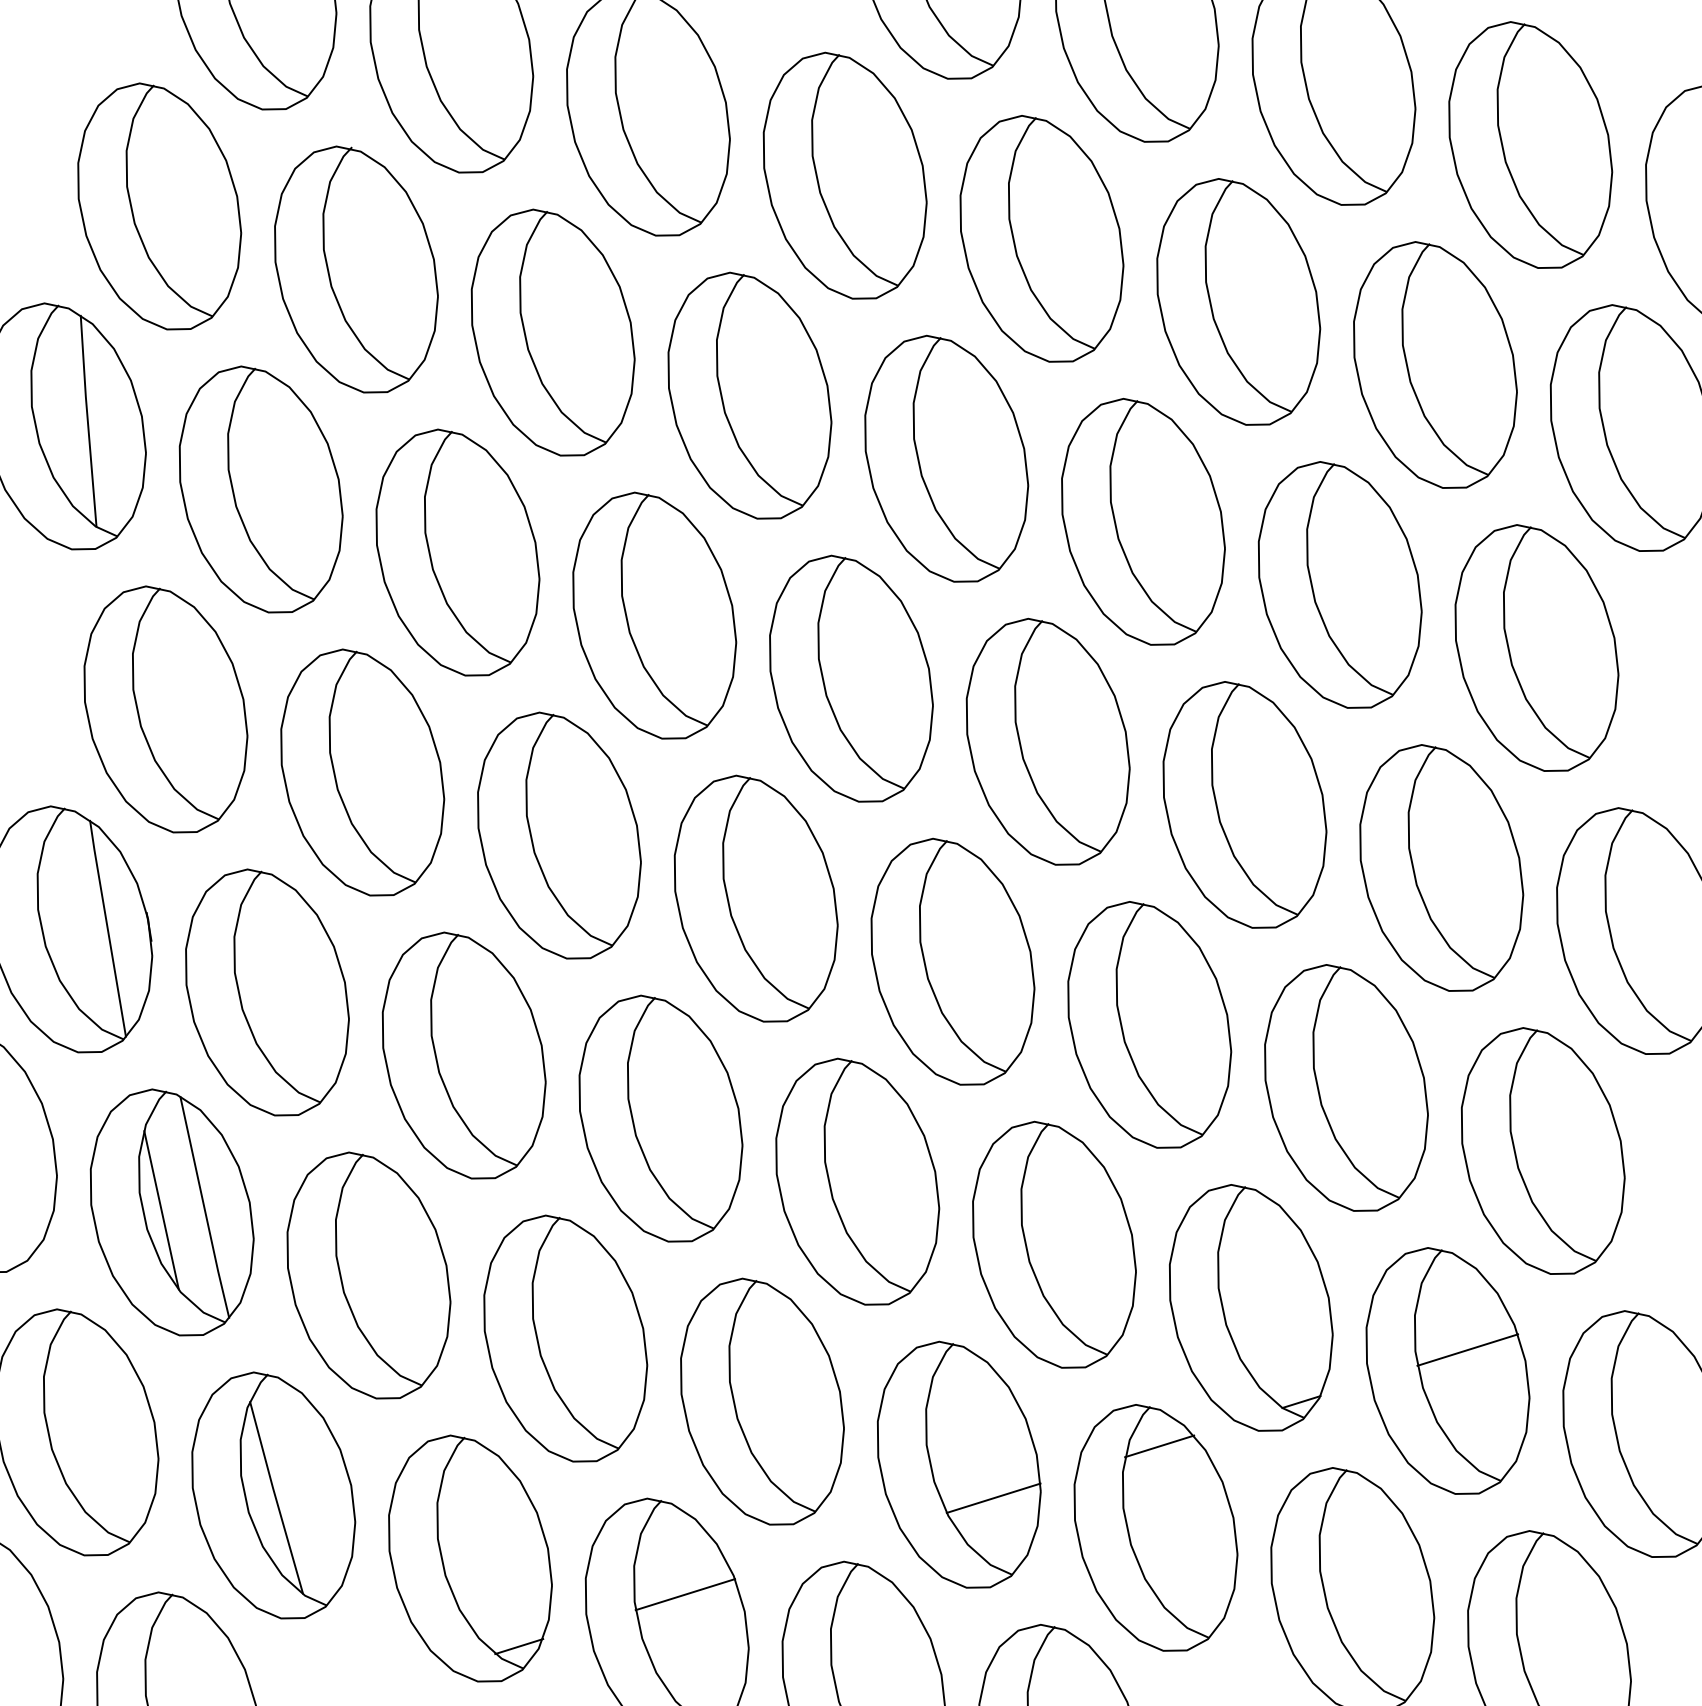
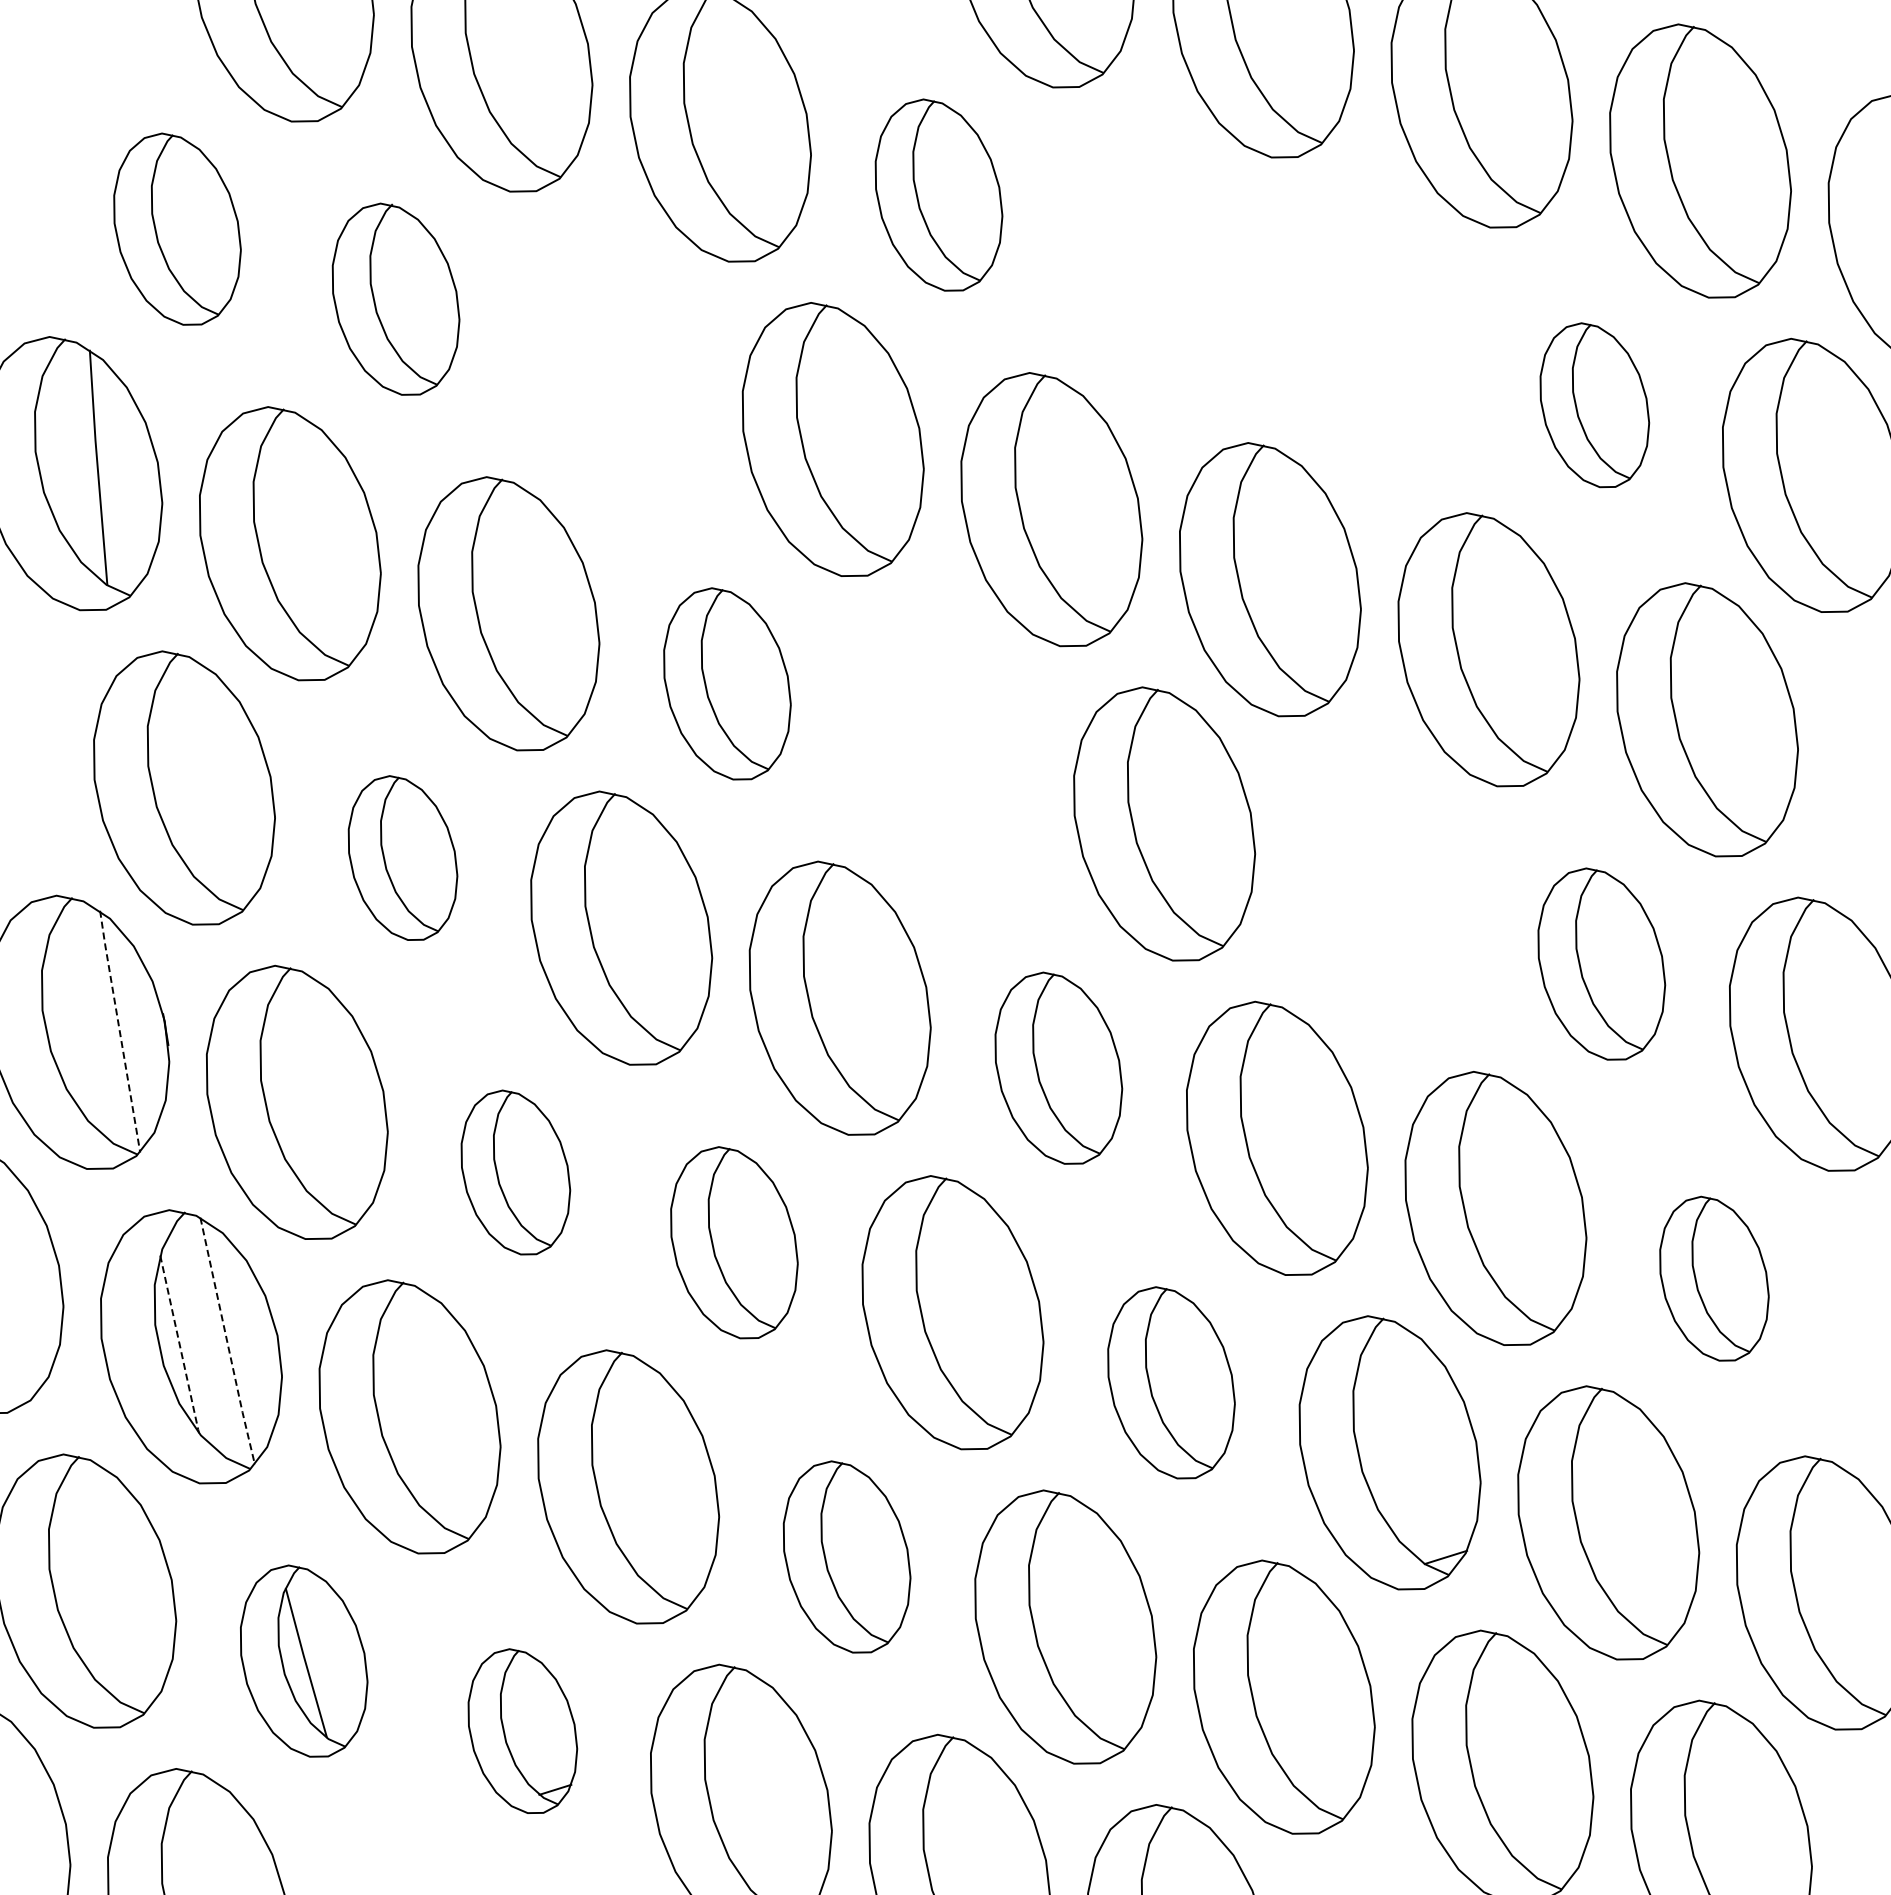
part: (844, 175) -> (938, 194), size x0.7
part: (159, 205) -> (177, 228), size x0.7
part: (1041, 238) -> (1157, 264), removed
part: (355, 268) -> (395, 298), size x0.7
part: (1238, 301) -> (1375, 334), removed
part: (553, 331) -> (614, 368), removed
part: (1435, 364) -> (1594, 404), size x0.6
part: (654, 615) -> (727, 683), size x0.7
part: (851, 678) -> (945, 753), removed
part: (362, 771) -> (402, 857), size x0.6
part: (1244, 804) -> (1382, 893), removed
part: (1441, 867) -> (1601, 963), size x0.7
line: (107, 928) -> (119, 1031), solid -> dashed
part: (952, 961) -> (1058, 1067), size x0.7
part: (463, 1055) -> (515, 1172), size x0.6
part: (661, 1118) -> (734, 1242), size x0.7
part: (1543, 1150) -> (1714, 1278), size x0.6
line: (204, 1208) -> (227, 1342), solid -> dashed
line: (161, 1211) -> (179, 1345), solid -> dashed
part: (1054, 1244) -> (1171, 1382), size x0.7
line: (1467, 1349) -> (1630, 1499), removed
part: (761, 1401) -> (846, 1556), size x0.7
line: (1158, 1446) -> (1287, 1606), removed
part: (273, 1494) -> (303, 1660), size x0.7
line: (993, 1498) -> (1103, 1664), removed
part: (470, 1557) -> (522, 1730), size x0.6
line: (685, 1594) -> (761, 1771), removed

